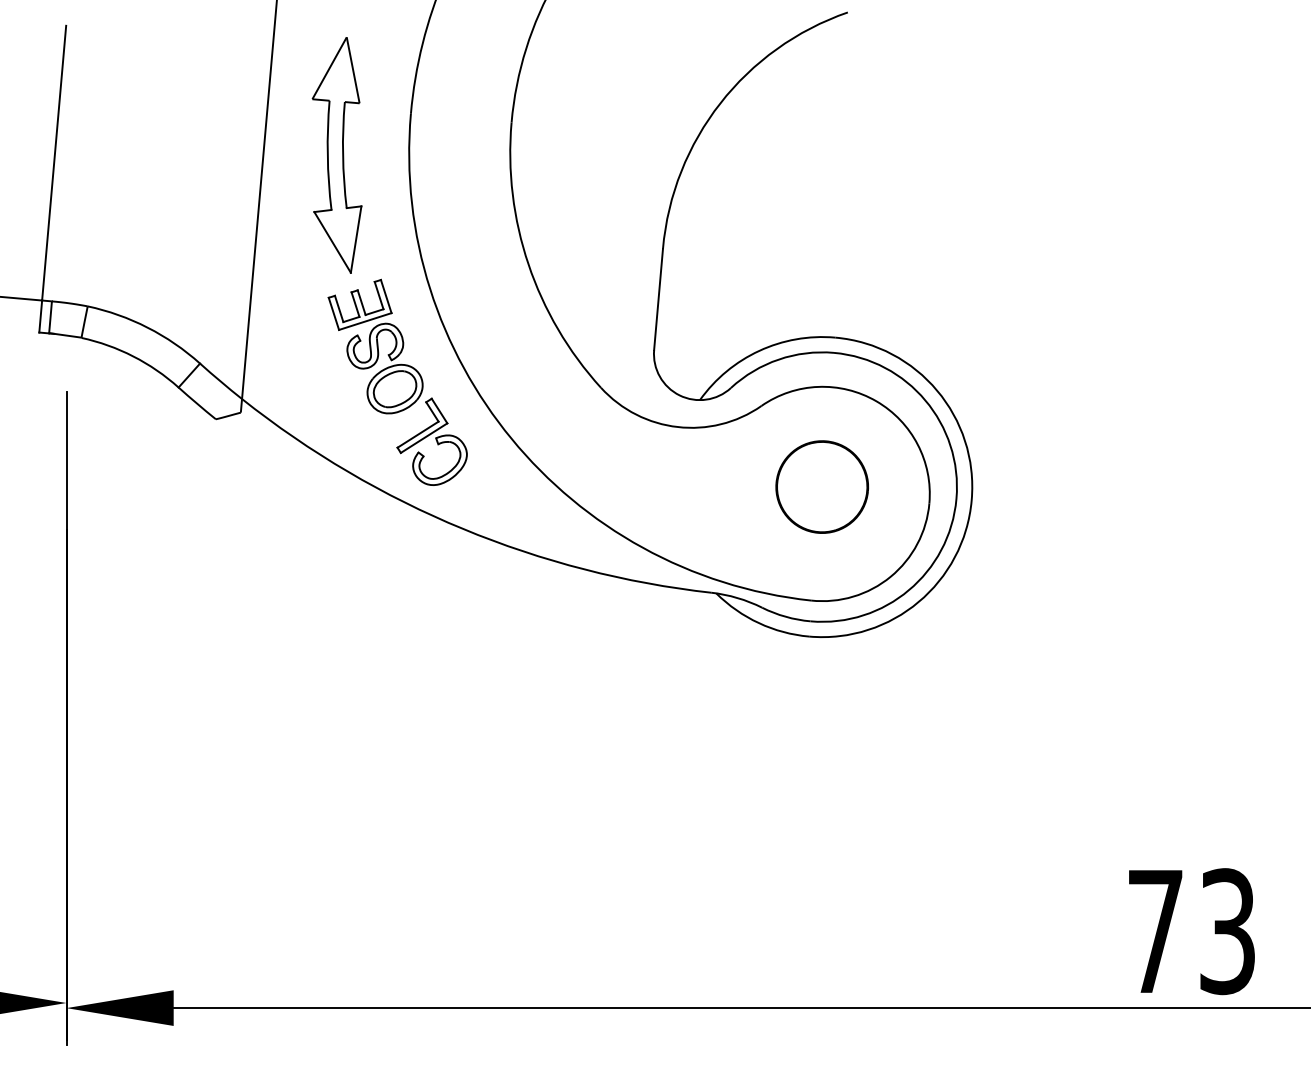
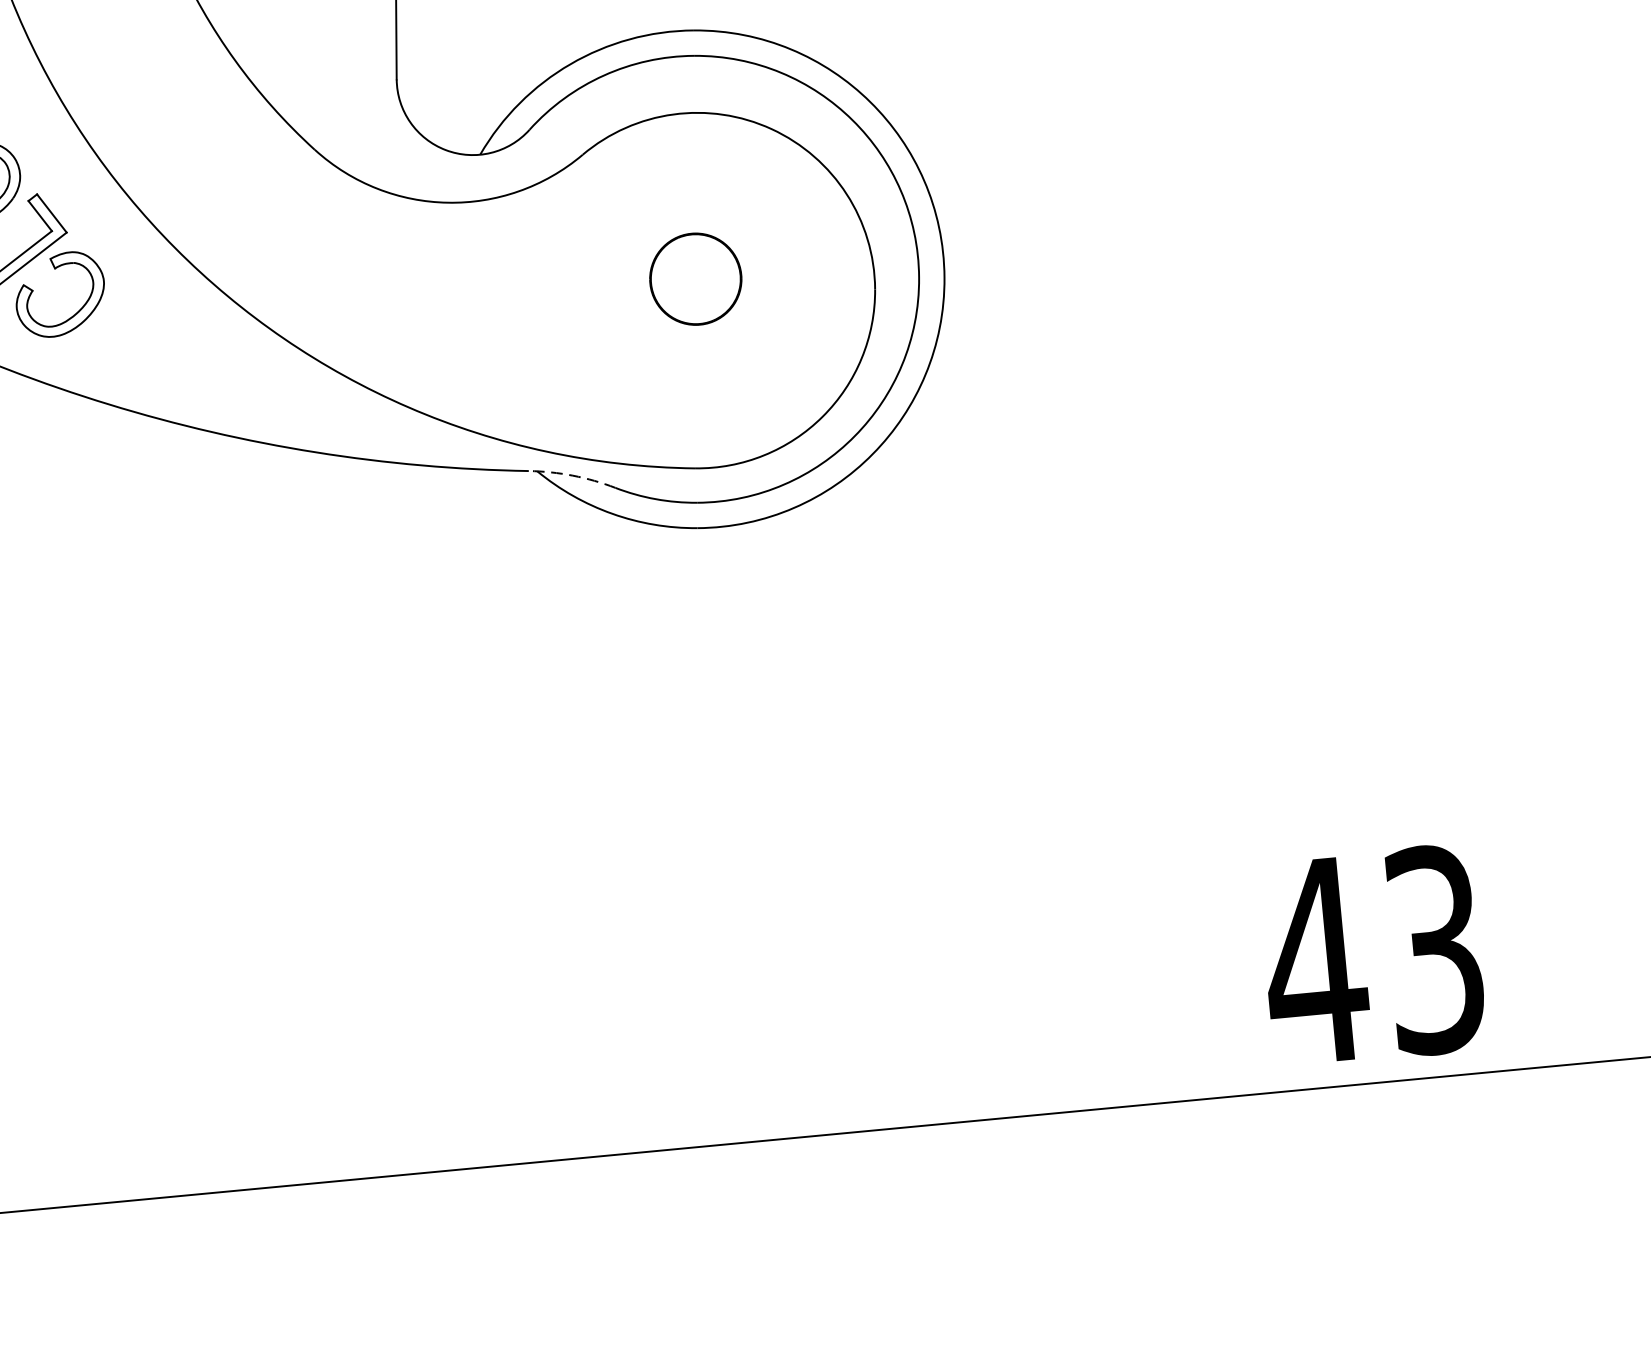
part: (822, 486) -> (695, 278), size x0.6
arc: (737, 598) -> (573, 476), solid -> dashed
text: (1155, 931) -> (1315, 961), 73 -> 43

